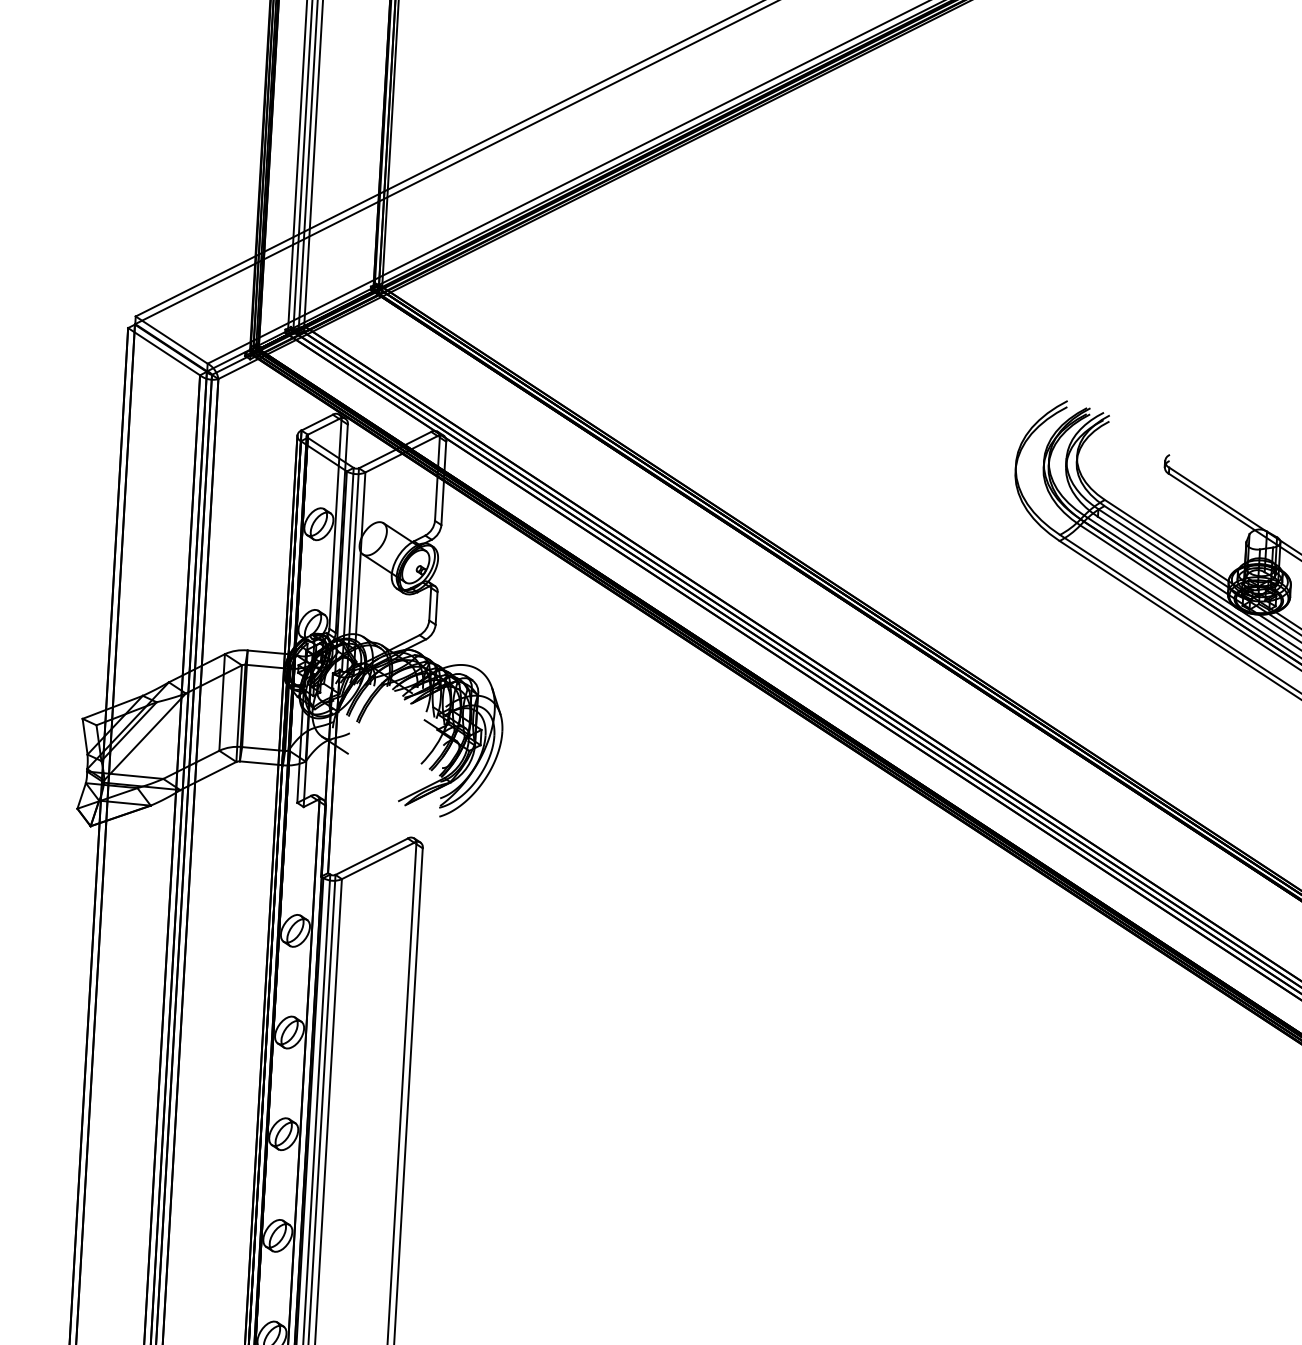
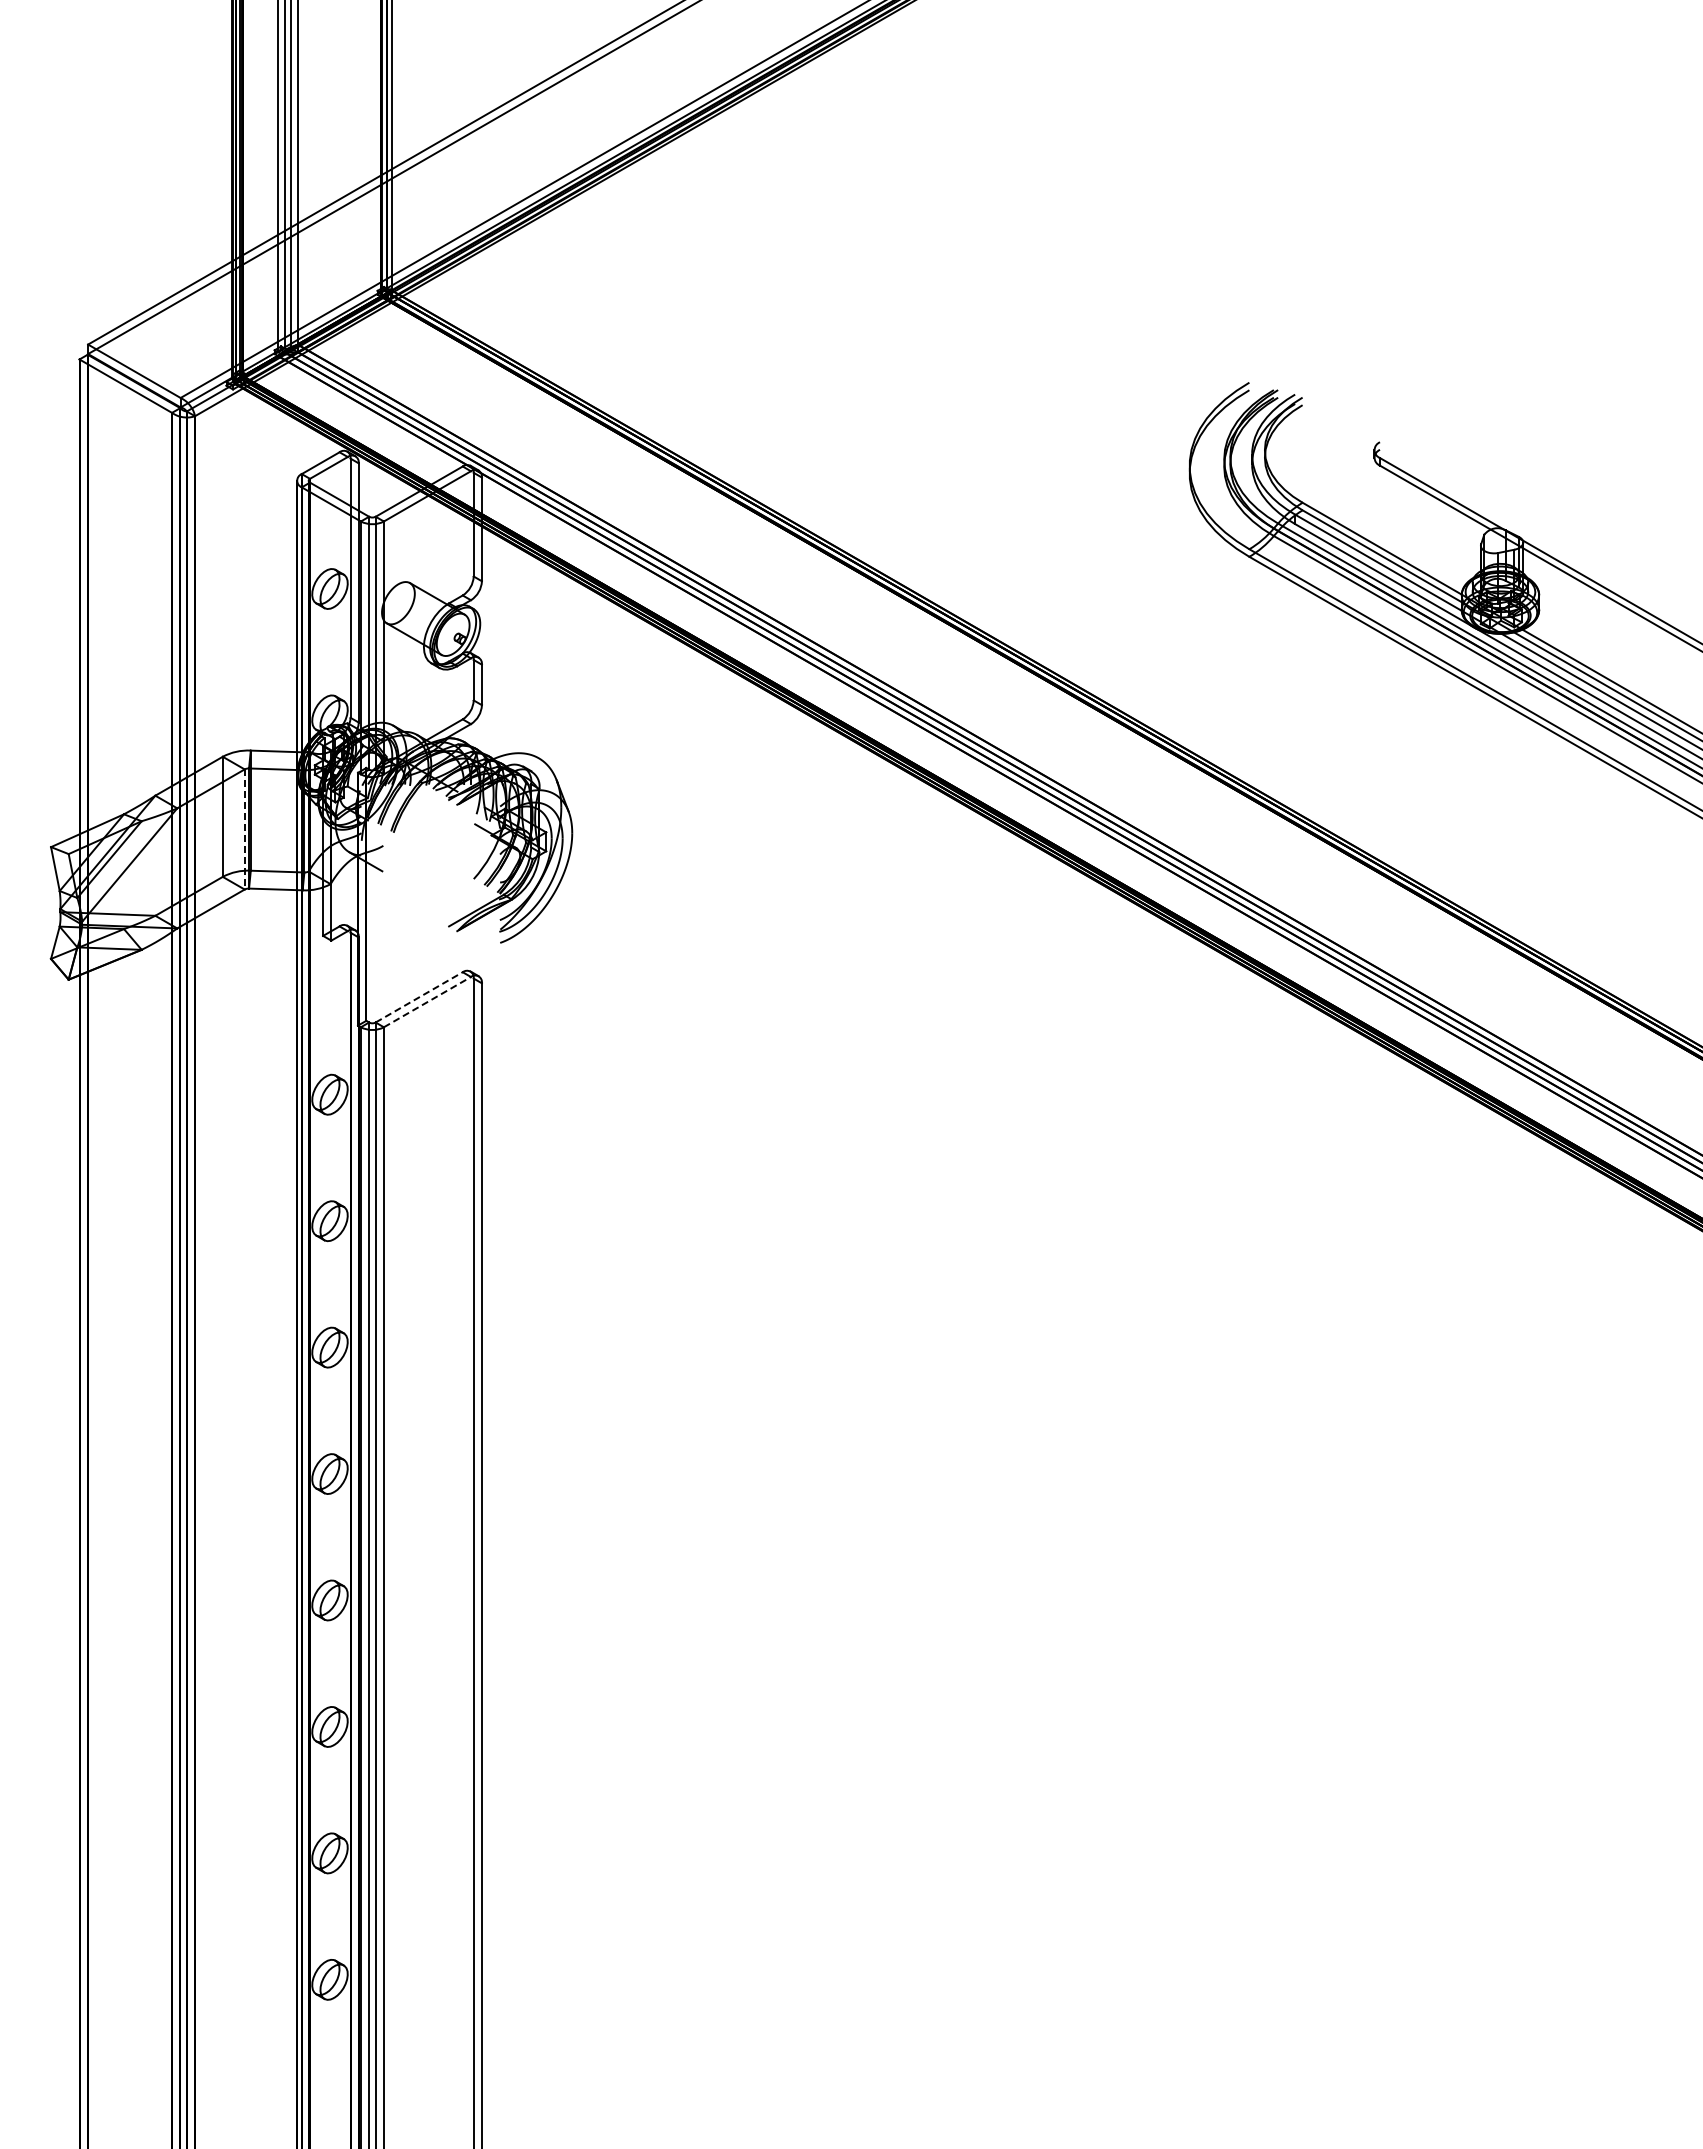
line: (238, 713) -> (244, 829), solid -> dashed
line: (371, 856) -> (419, 997), solid -> dashed
line: (378, 860) -> (427, 1001), solid -> dashed

